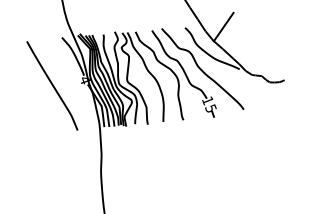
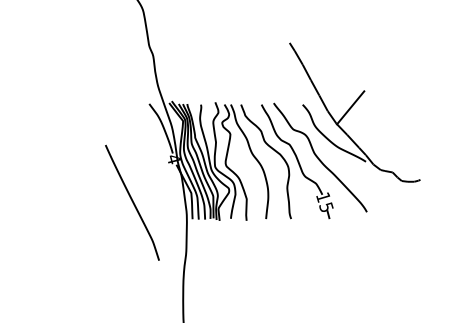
curve: (52, 85) -> (132, 202), moved

